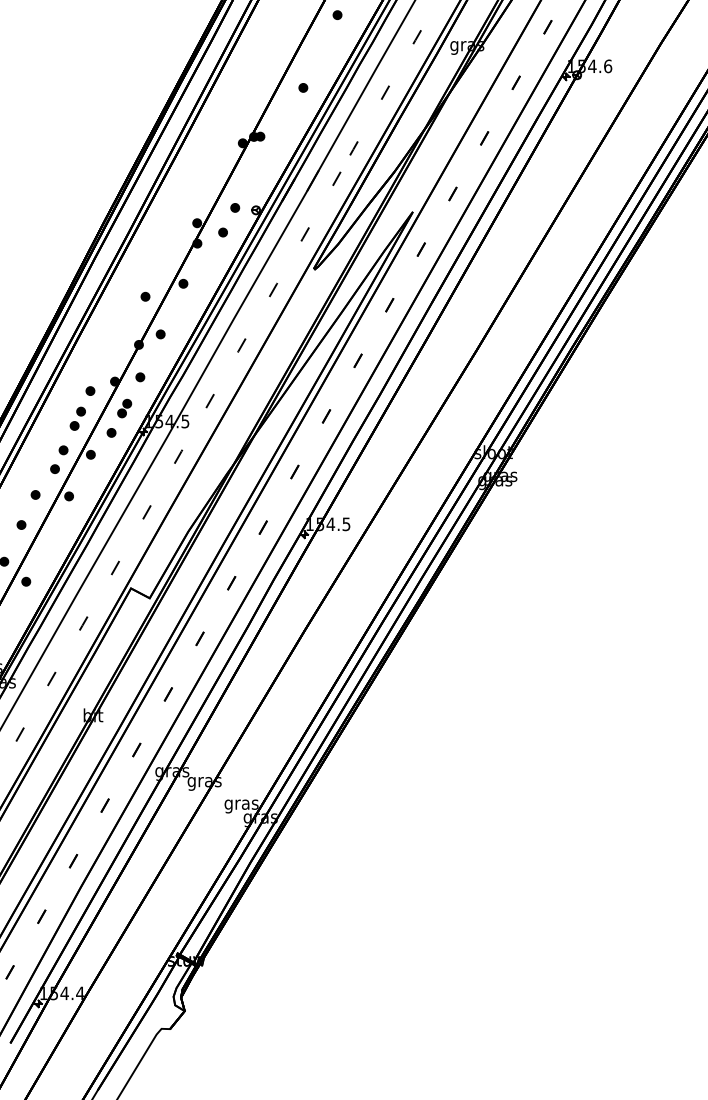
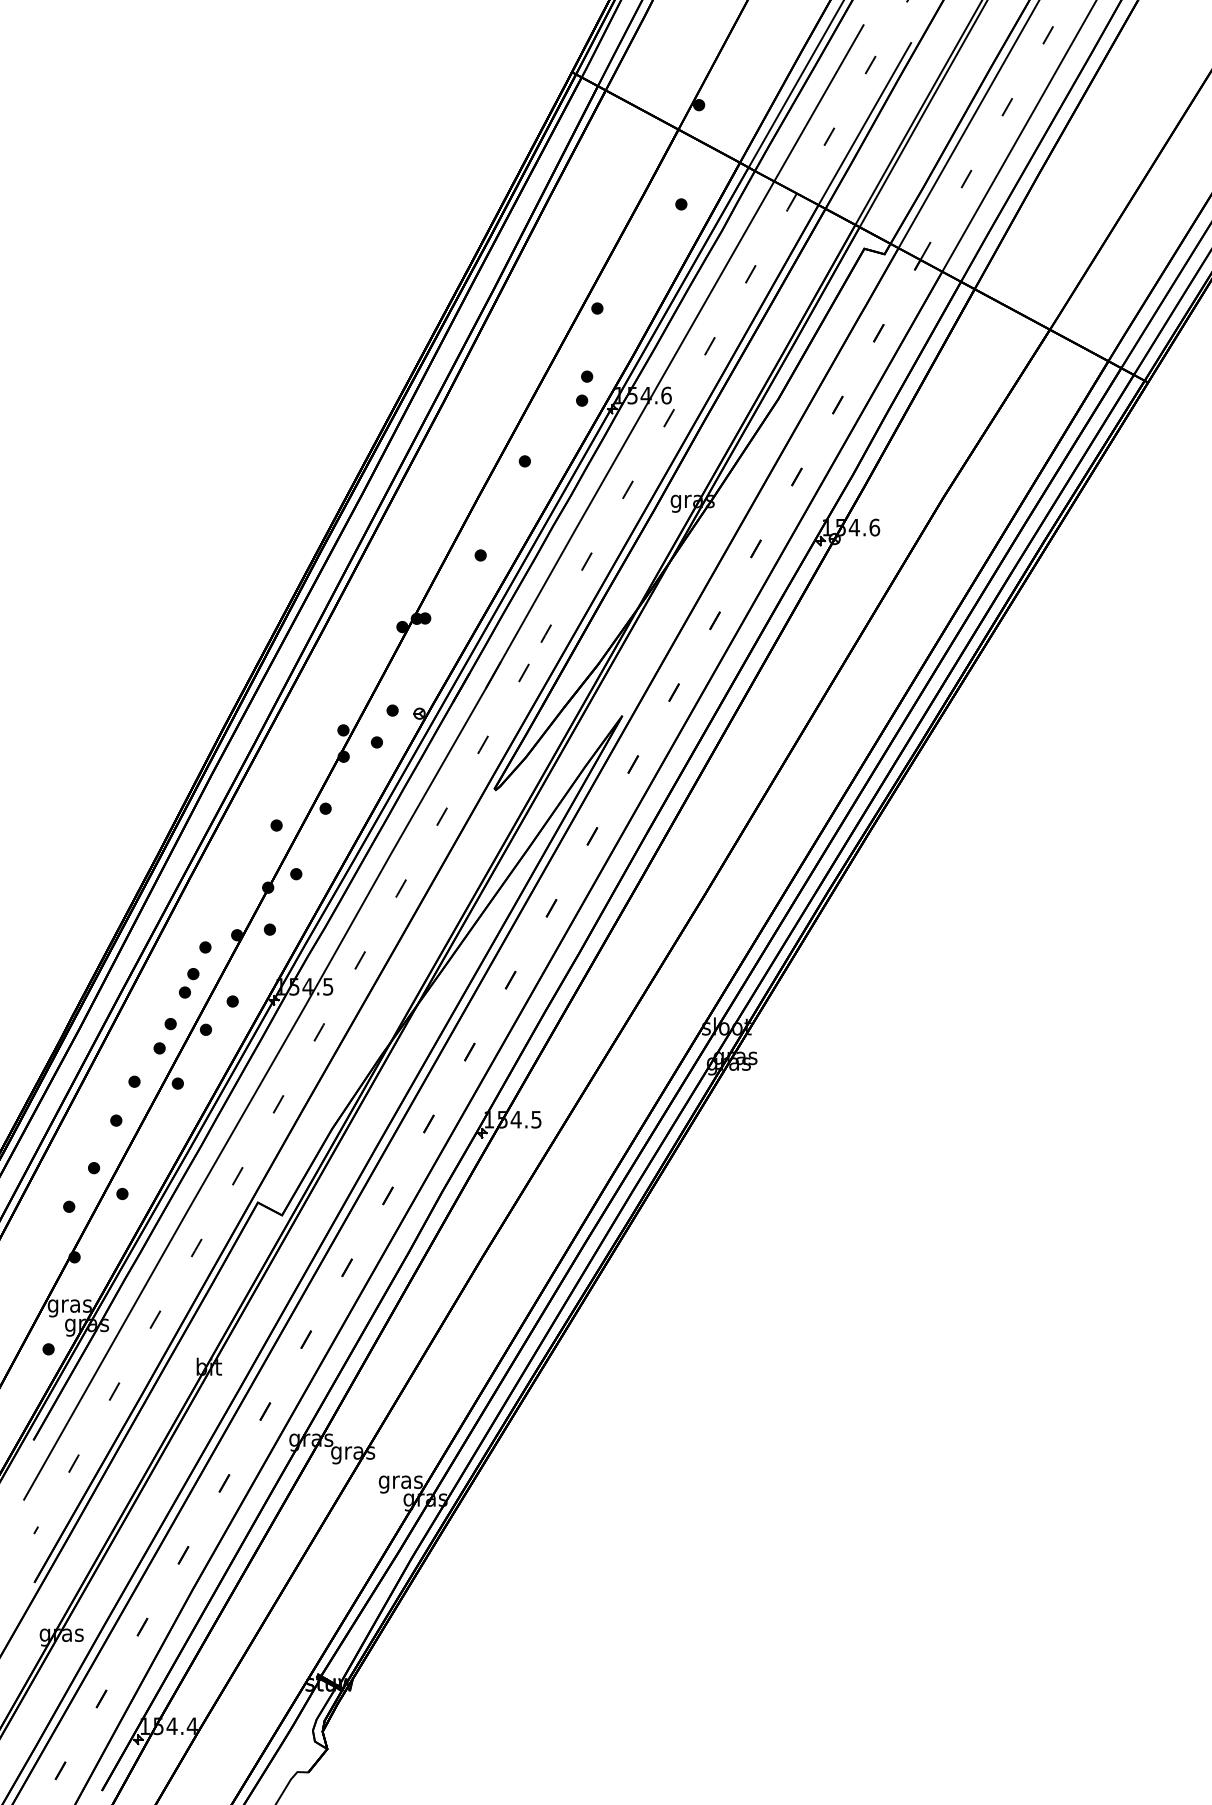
part: (124, 408) -> (249, 969), removed

